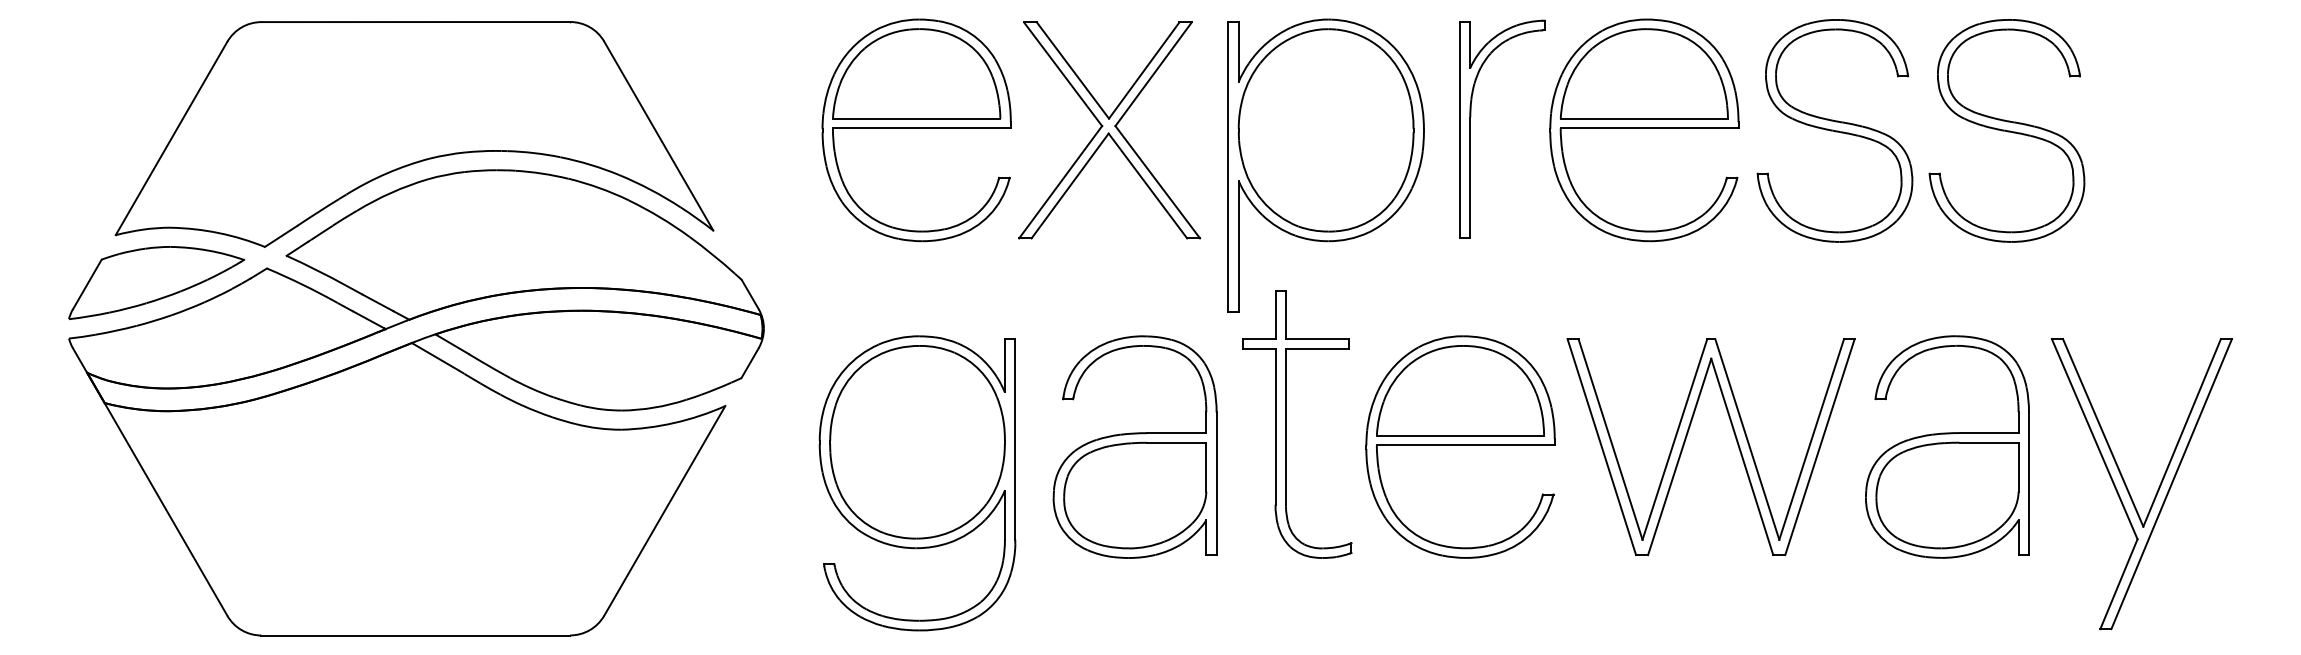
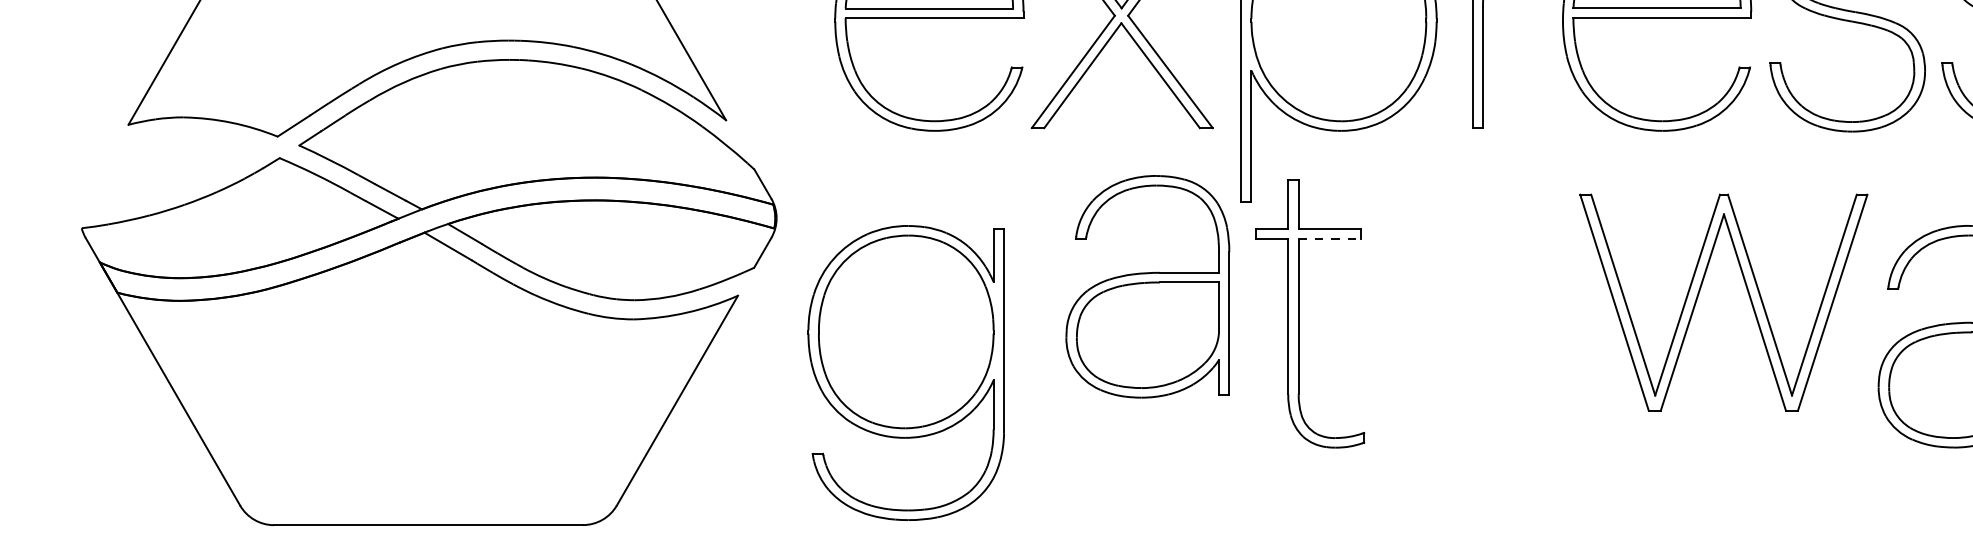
part: (156, 282) -> (169, 172), removed
line: (1317, 348) -> (1330, 238), solid -> dashed
part: (1686, 439) -> (1699, 295), moved
part: (1134, 446) -> (1147, 286), moved
part: (1460, 446) -> (1473, 336), removed
part: (917, 483) -> (906, 373), moved

